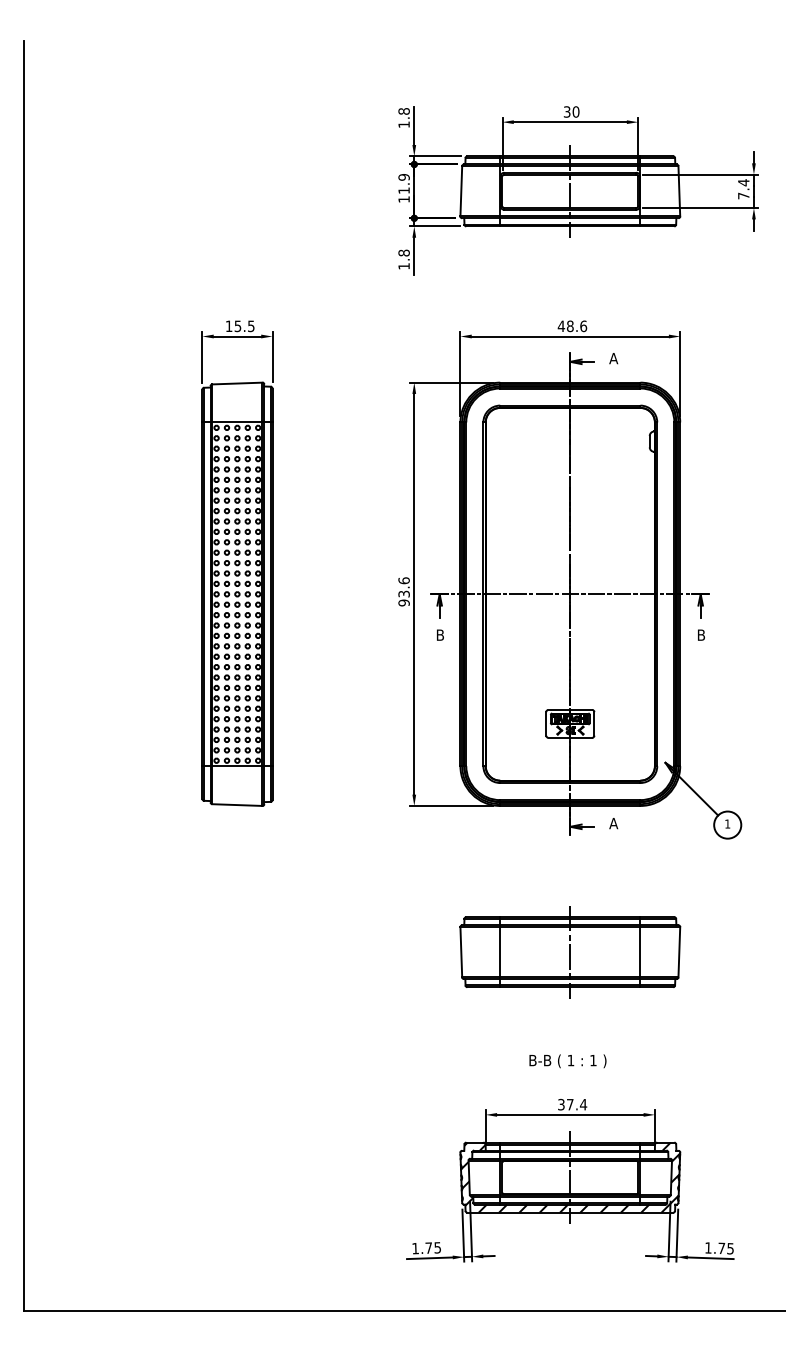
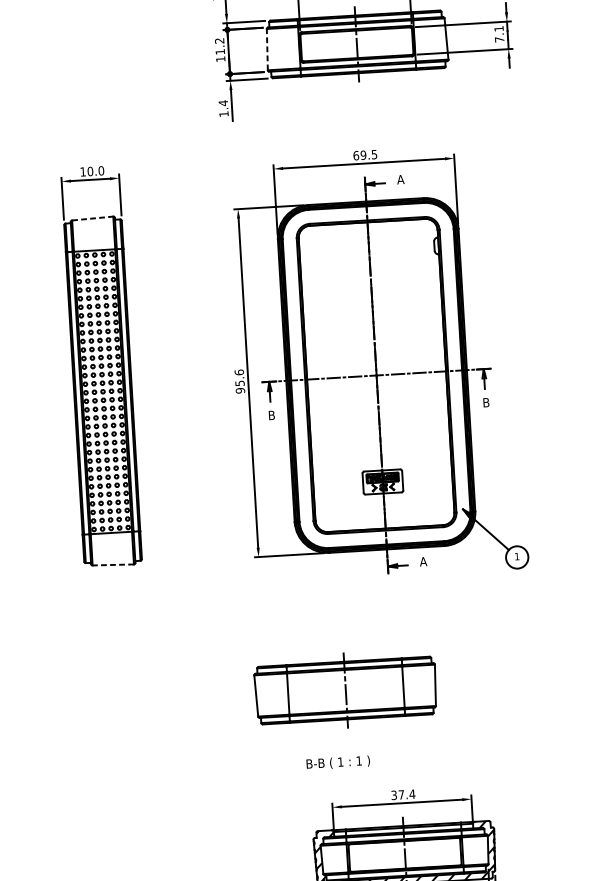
text: (403, 177) -> (219, 41), 11.9 -> 11.2
text: (743, 182) -> (498, 28), 7.4 -> 7.1
line: (461, 190) -> (267, 48), solid -> dashed
text: (403, 252) -> (222, 102), 1.8 -> 1.4
text: (244, 326) -> (95, 171), 15.5 -> 10.0
text: (572, 326) -> (365, 155), 48.6 -> 69.5
line: (237, 383) -> (92, 218), solid -> dashed
text: (403, 593) -> (239, 382), 93.6 -> 95.6
line: (236, 805) -> (112, 565), solid -> dashed
part: (570, 952) -> (346, 690), moved
text: (567, 1061) -> (337, 763), moved

